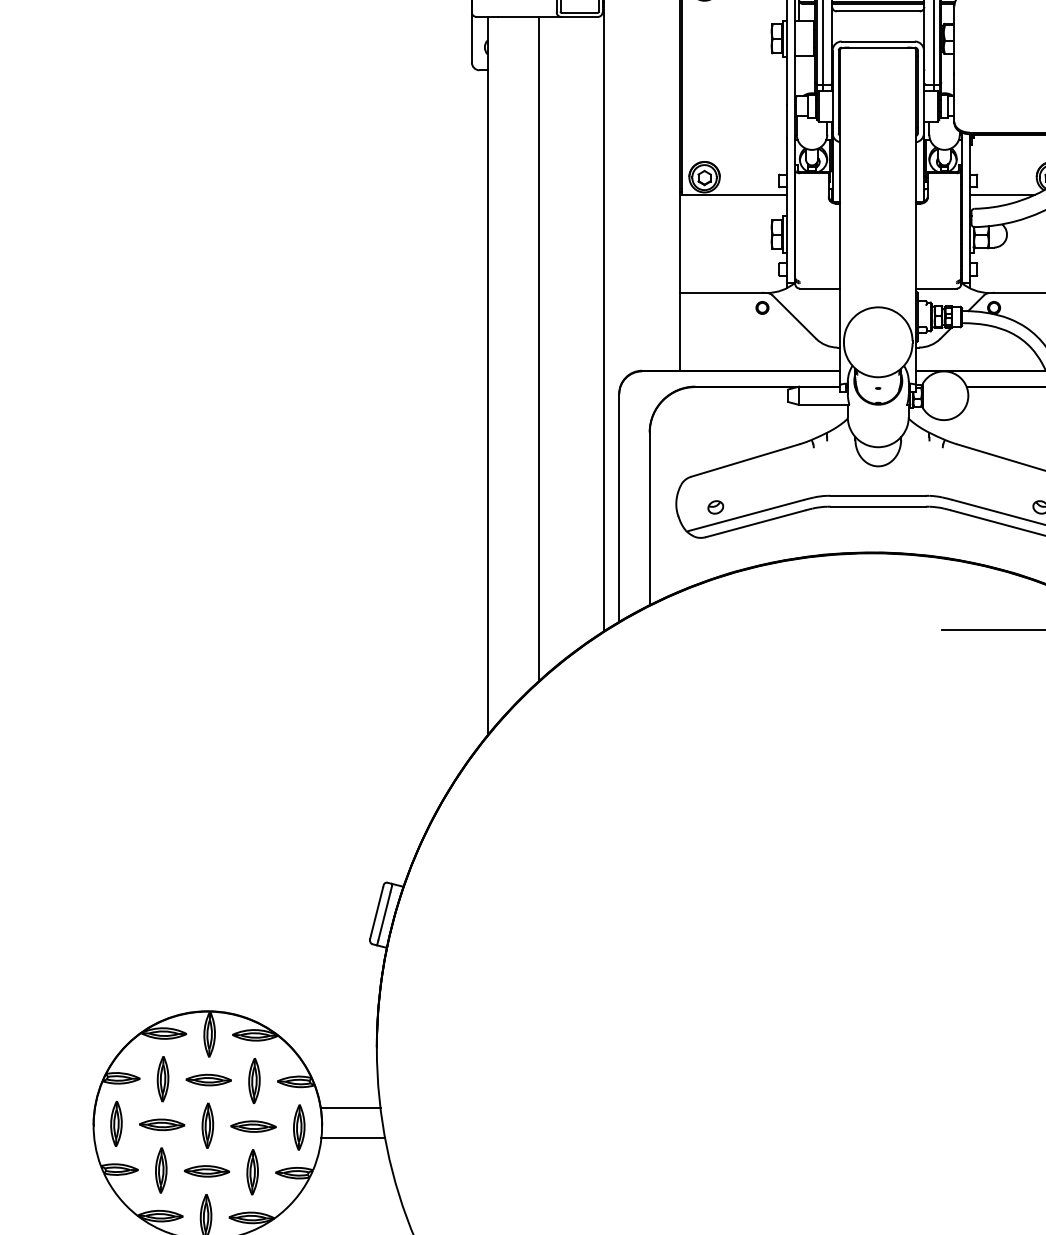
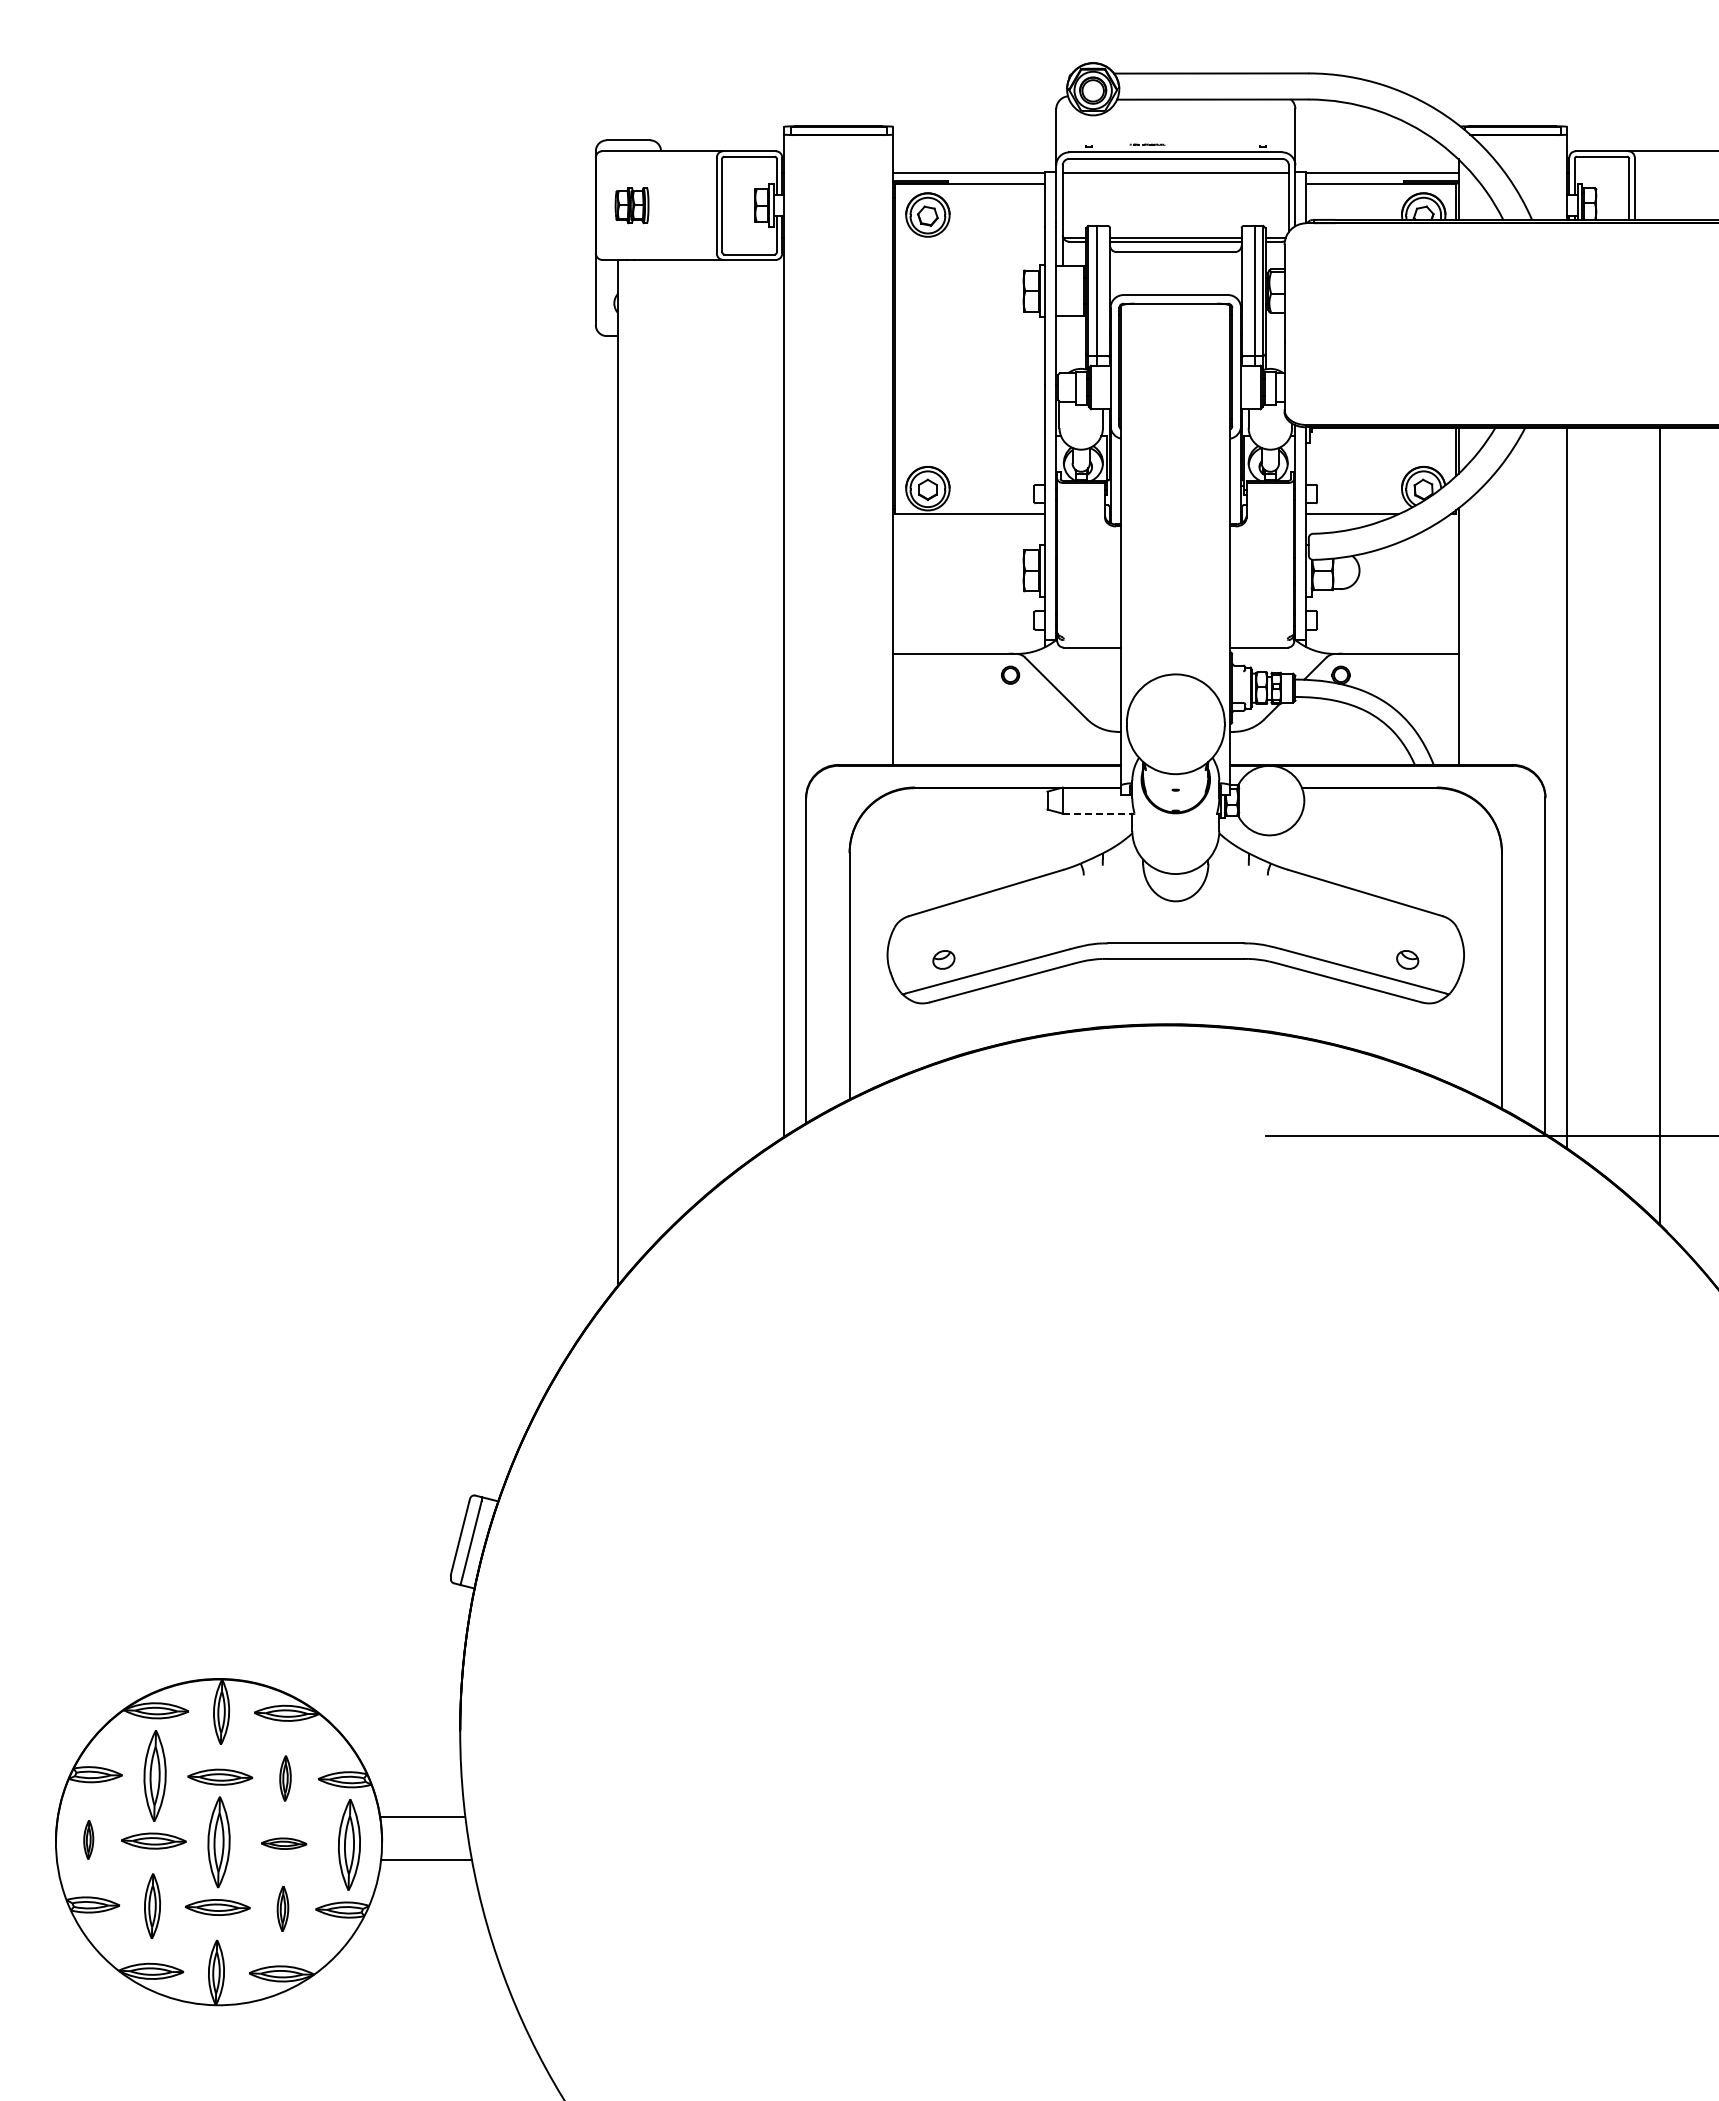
line: (538, 348) -> (691, 733), removed
line: (824, 404) -> (1098, 813), solid -> dashed
part: (162, 1078) -> (154, 1775), size x1.4
part: (254, 1080) -> (285, 1778), size x0.7
part: (116, 1123) -> (88, 1839), size x0.6
part: (207, 1125) -> (218, 1842), size x1.4
part: (253, 1126) -> (283, 1843), size x0.7
part: (299, 1127) -> (349, 1844), size x1.4
part: (252, 1172) -> (282, 1908), size x0.7

